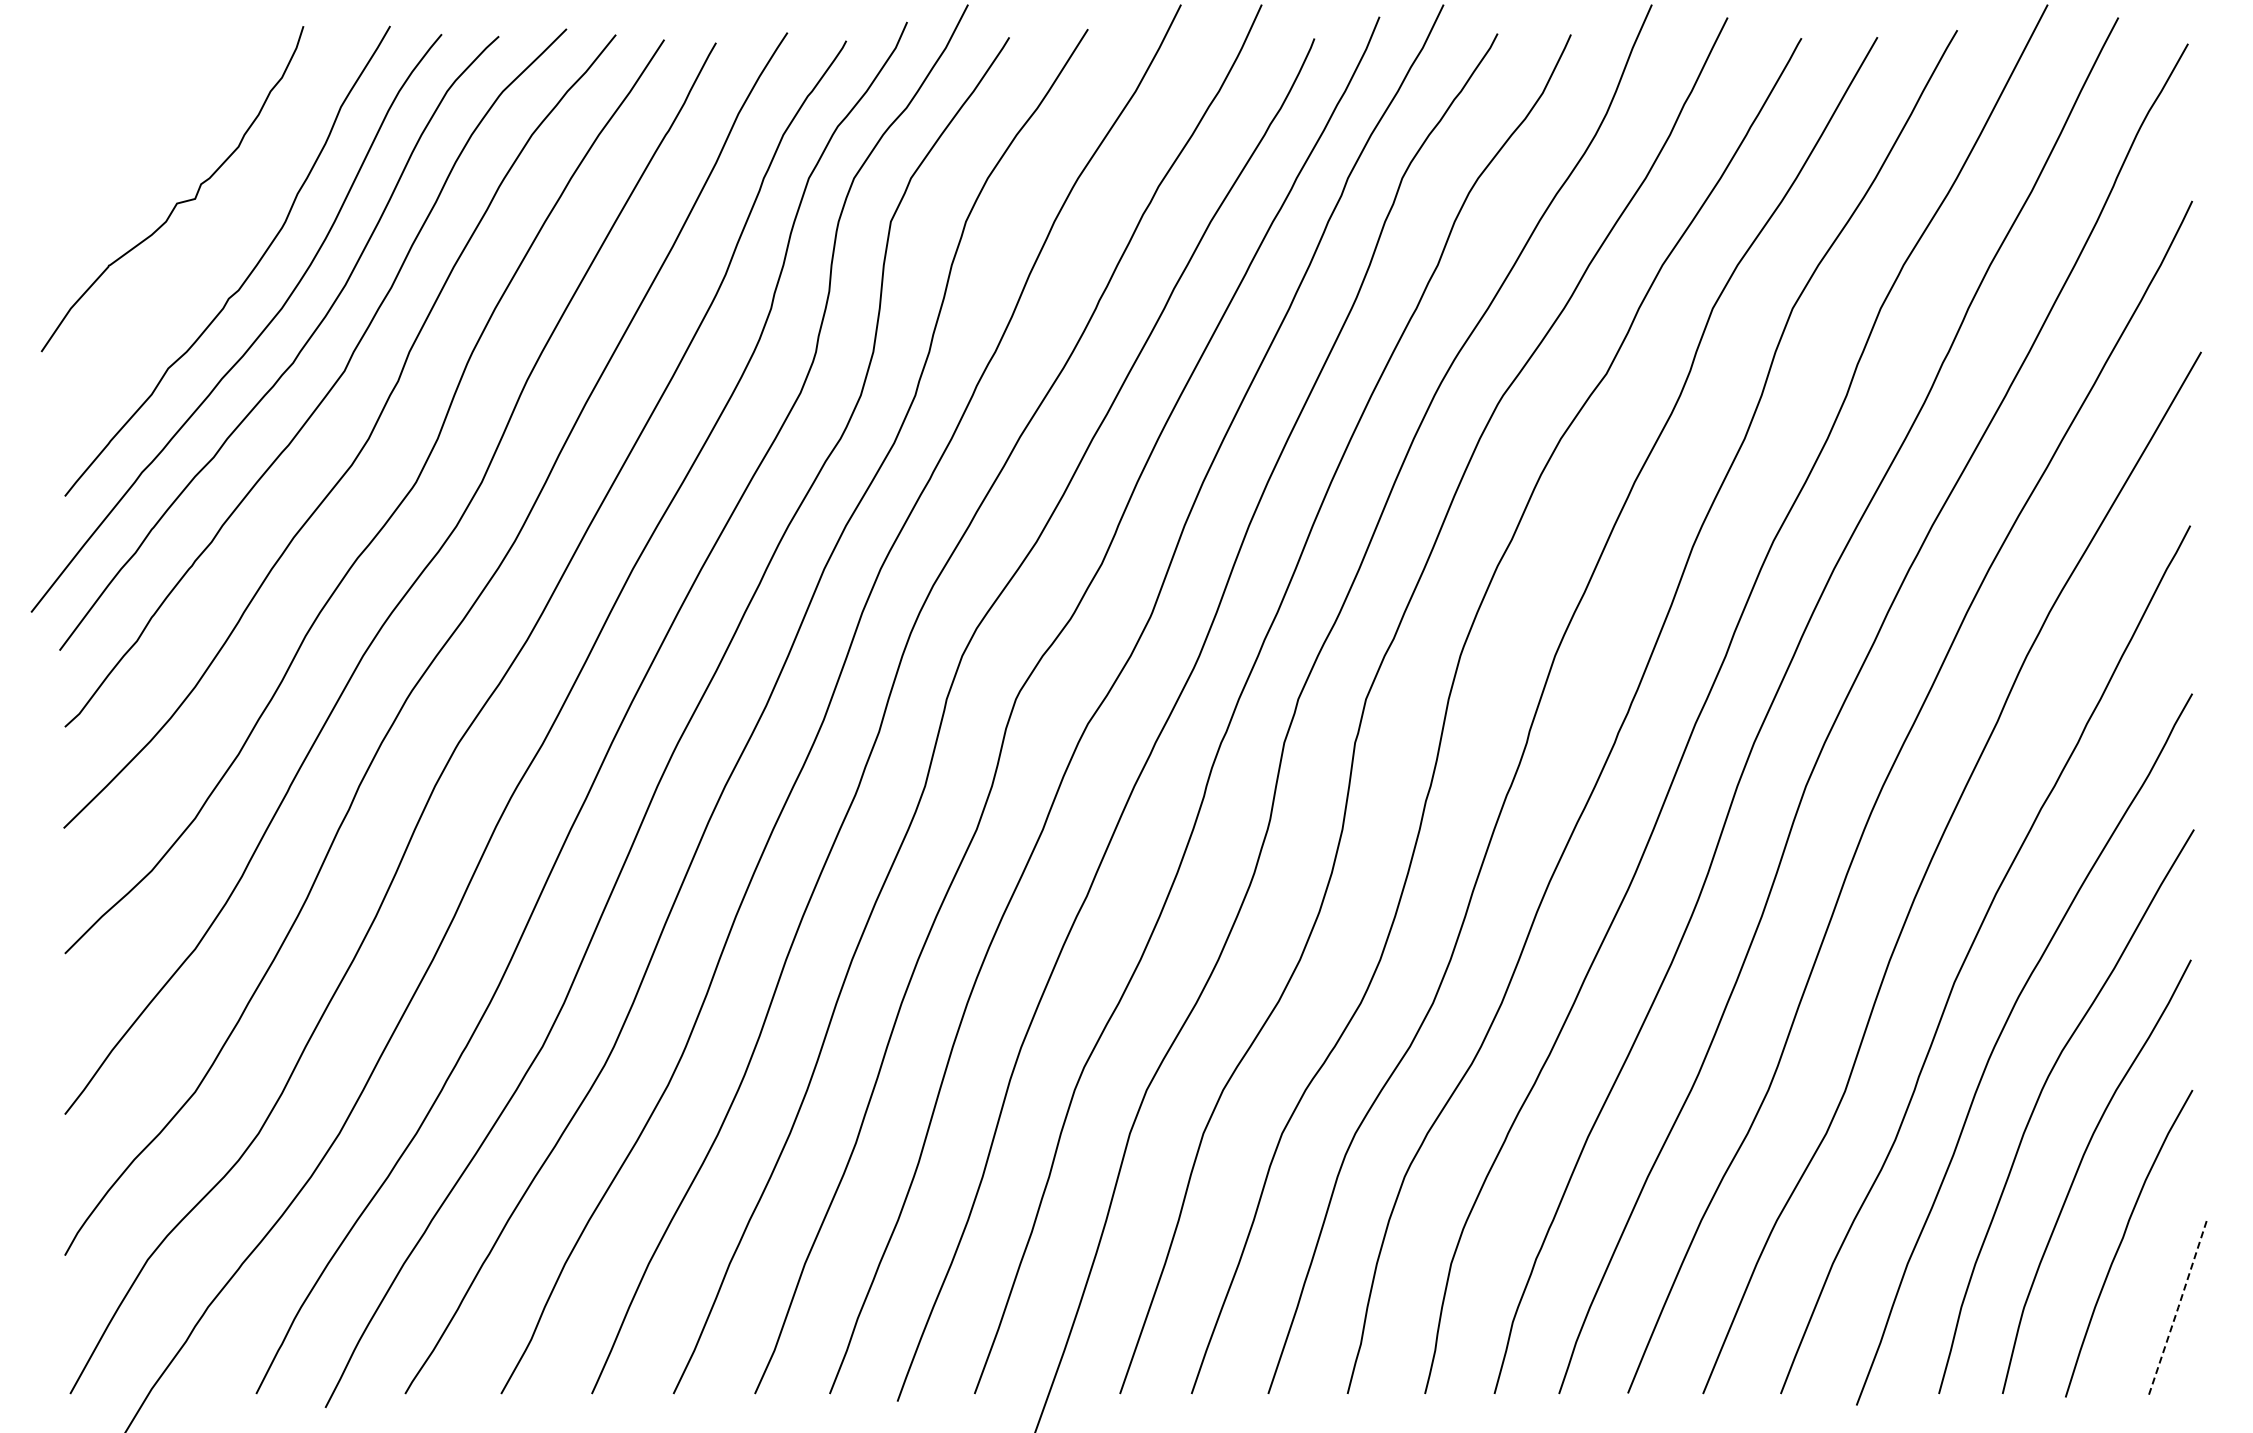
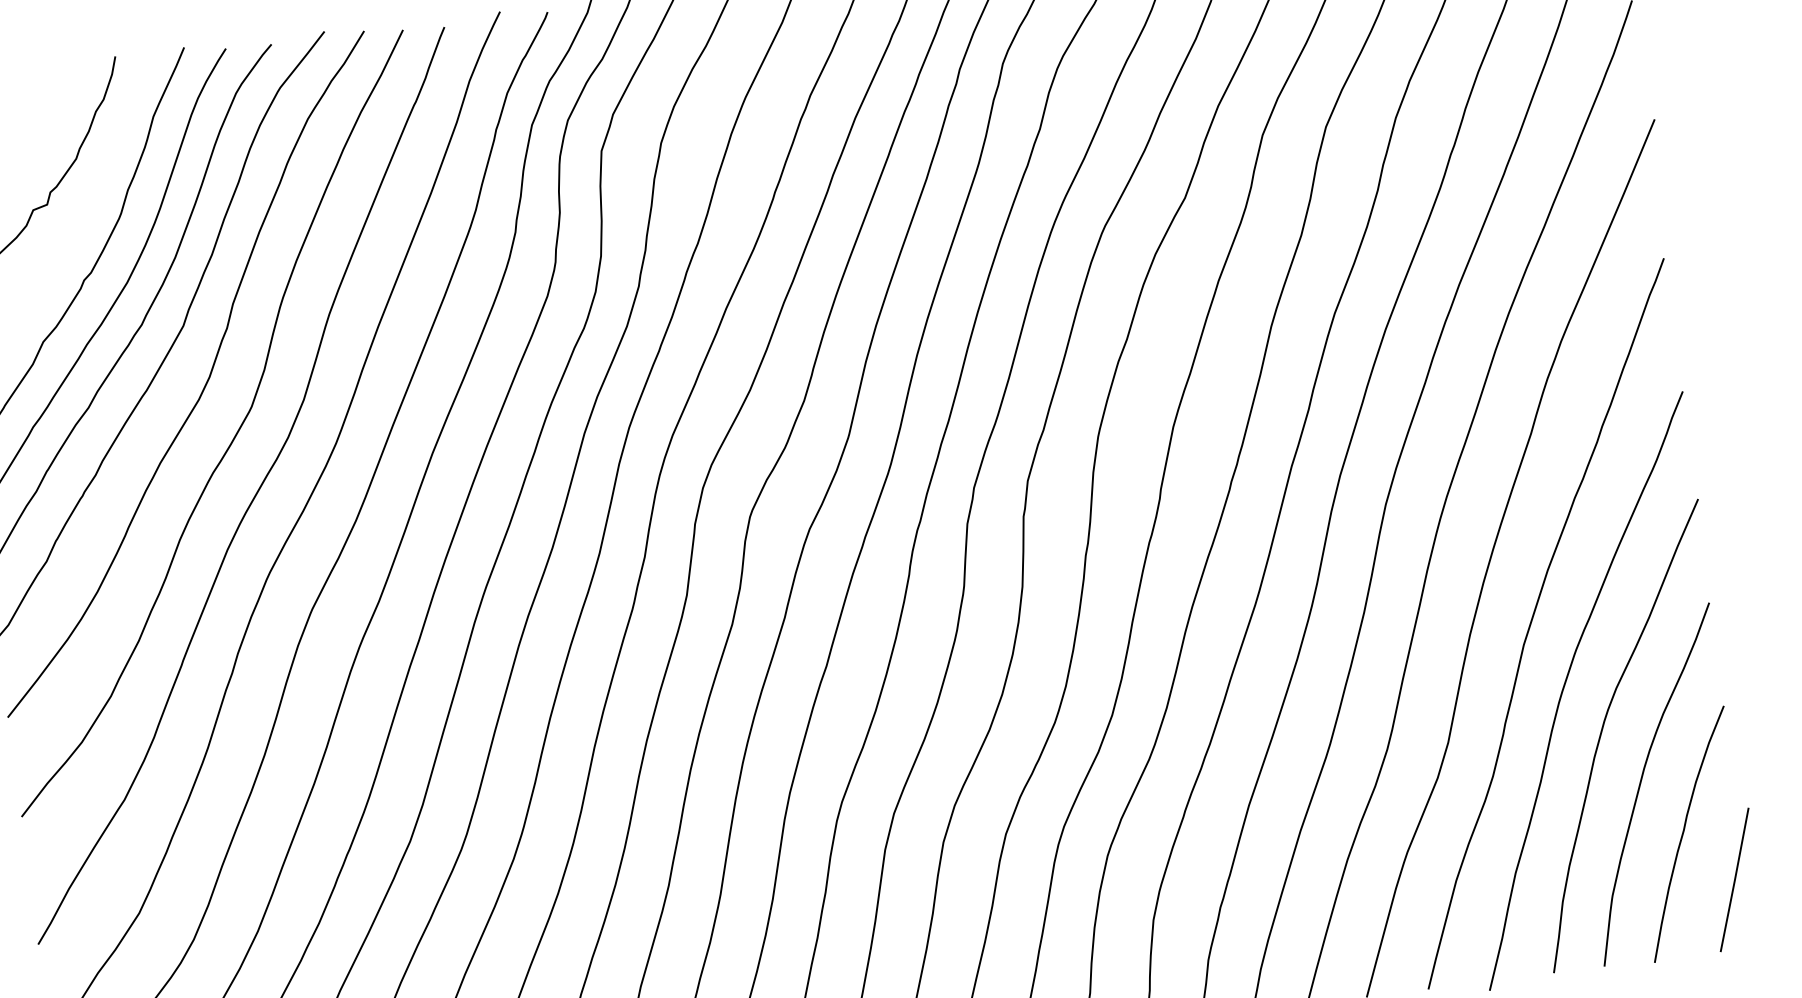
line: (2178, 1307) -> (1735, 879), dashed -> solid

